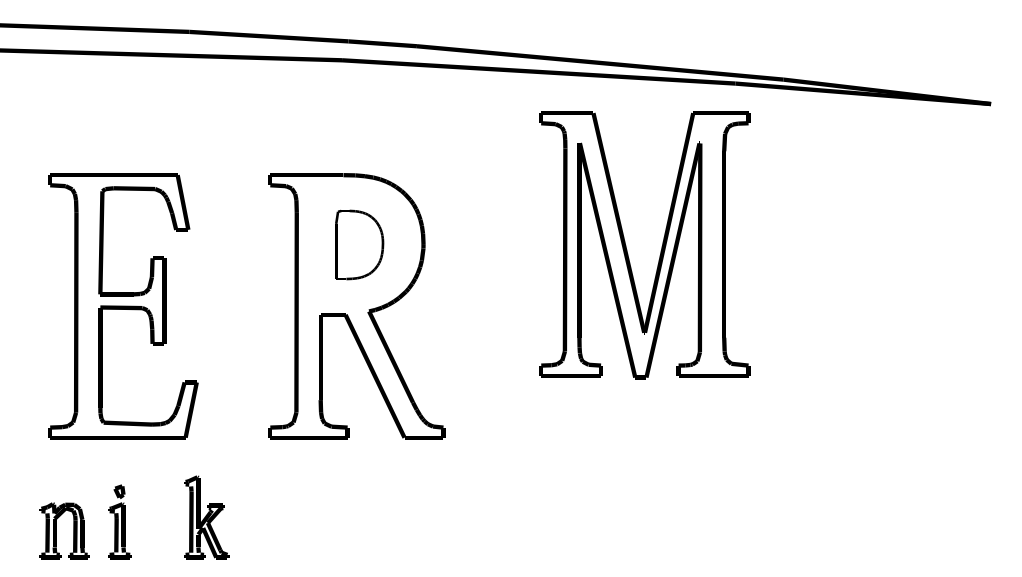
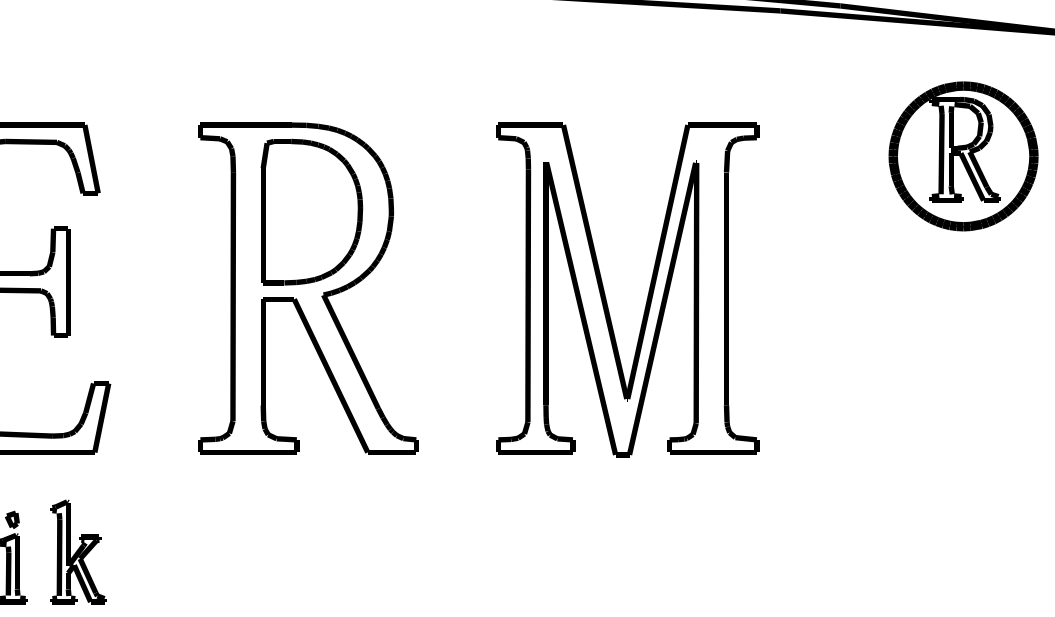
part: (882, 200) -> (963, 156), added
part: (359, 244) -> (311, 211), size x1.67
part: (660, 250) -> (647, 296), moved
part: (206, 517) -> (78, 551), moved

